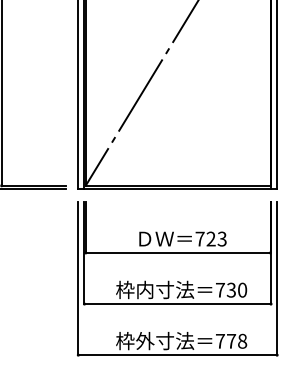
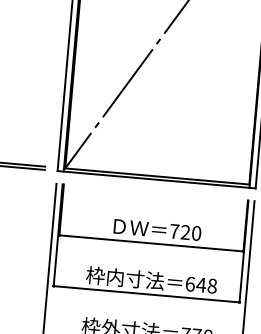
text: (221, 238) -> (195, 232), 723 -> 720
text: (231, 289) -> (201, 284), 730 -> 648

